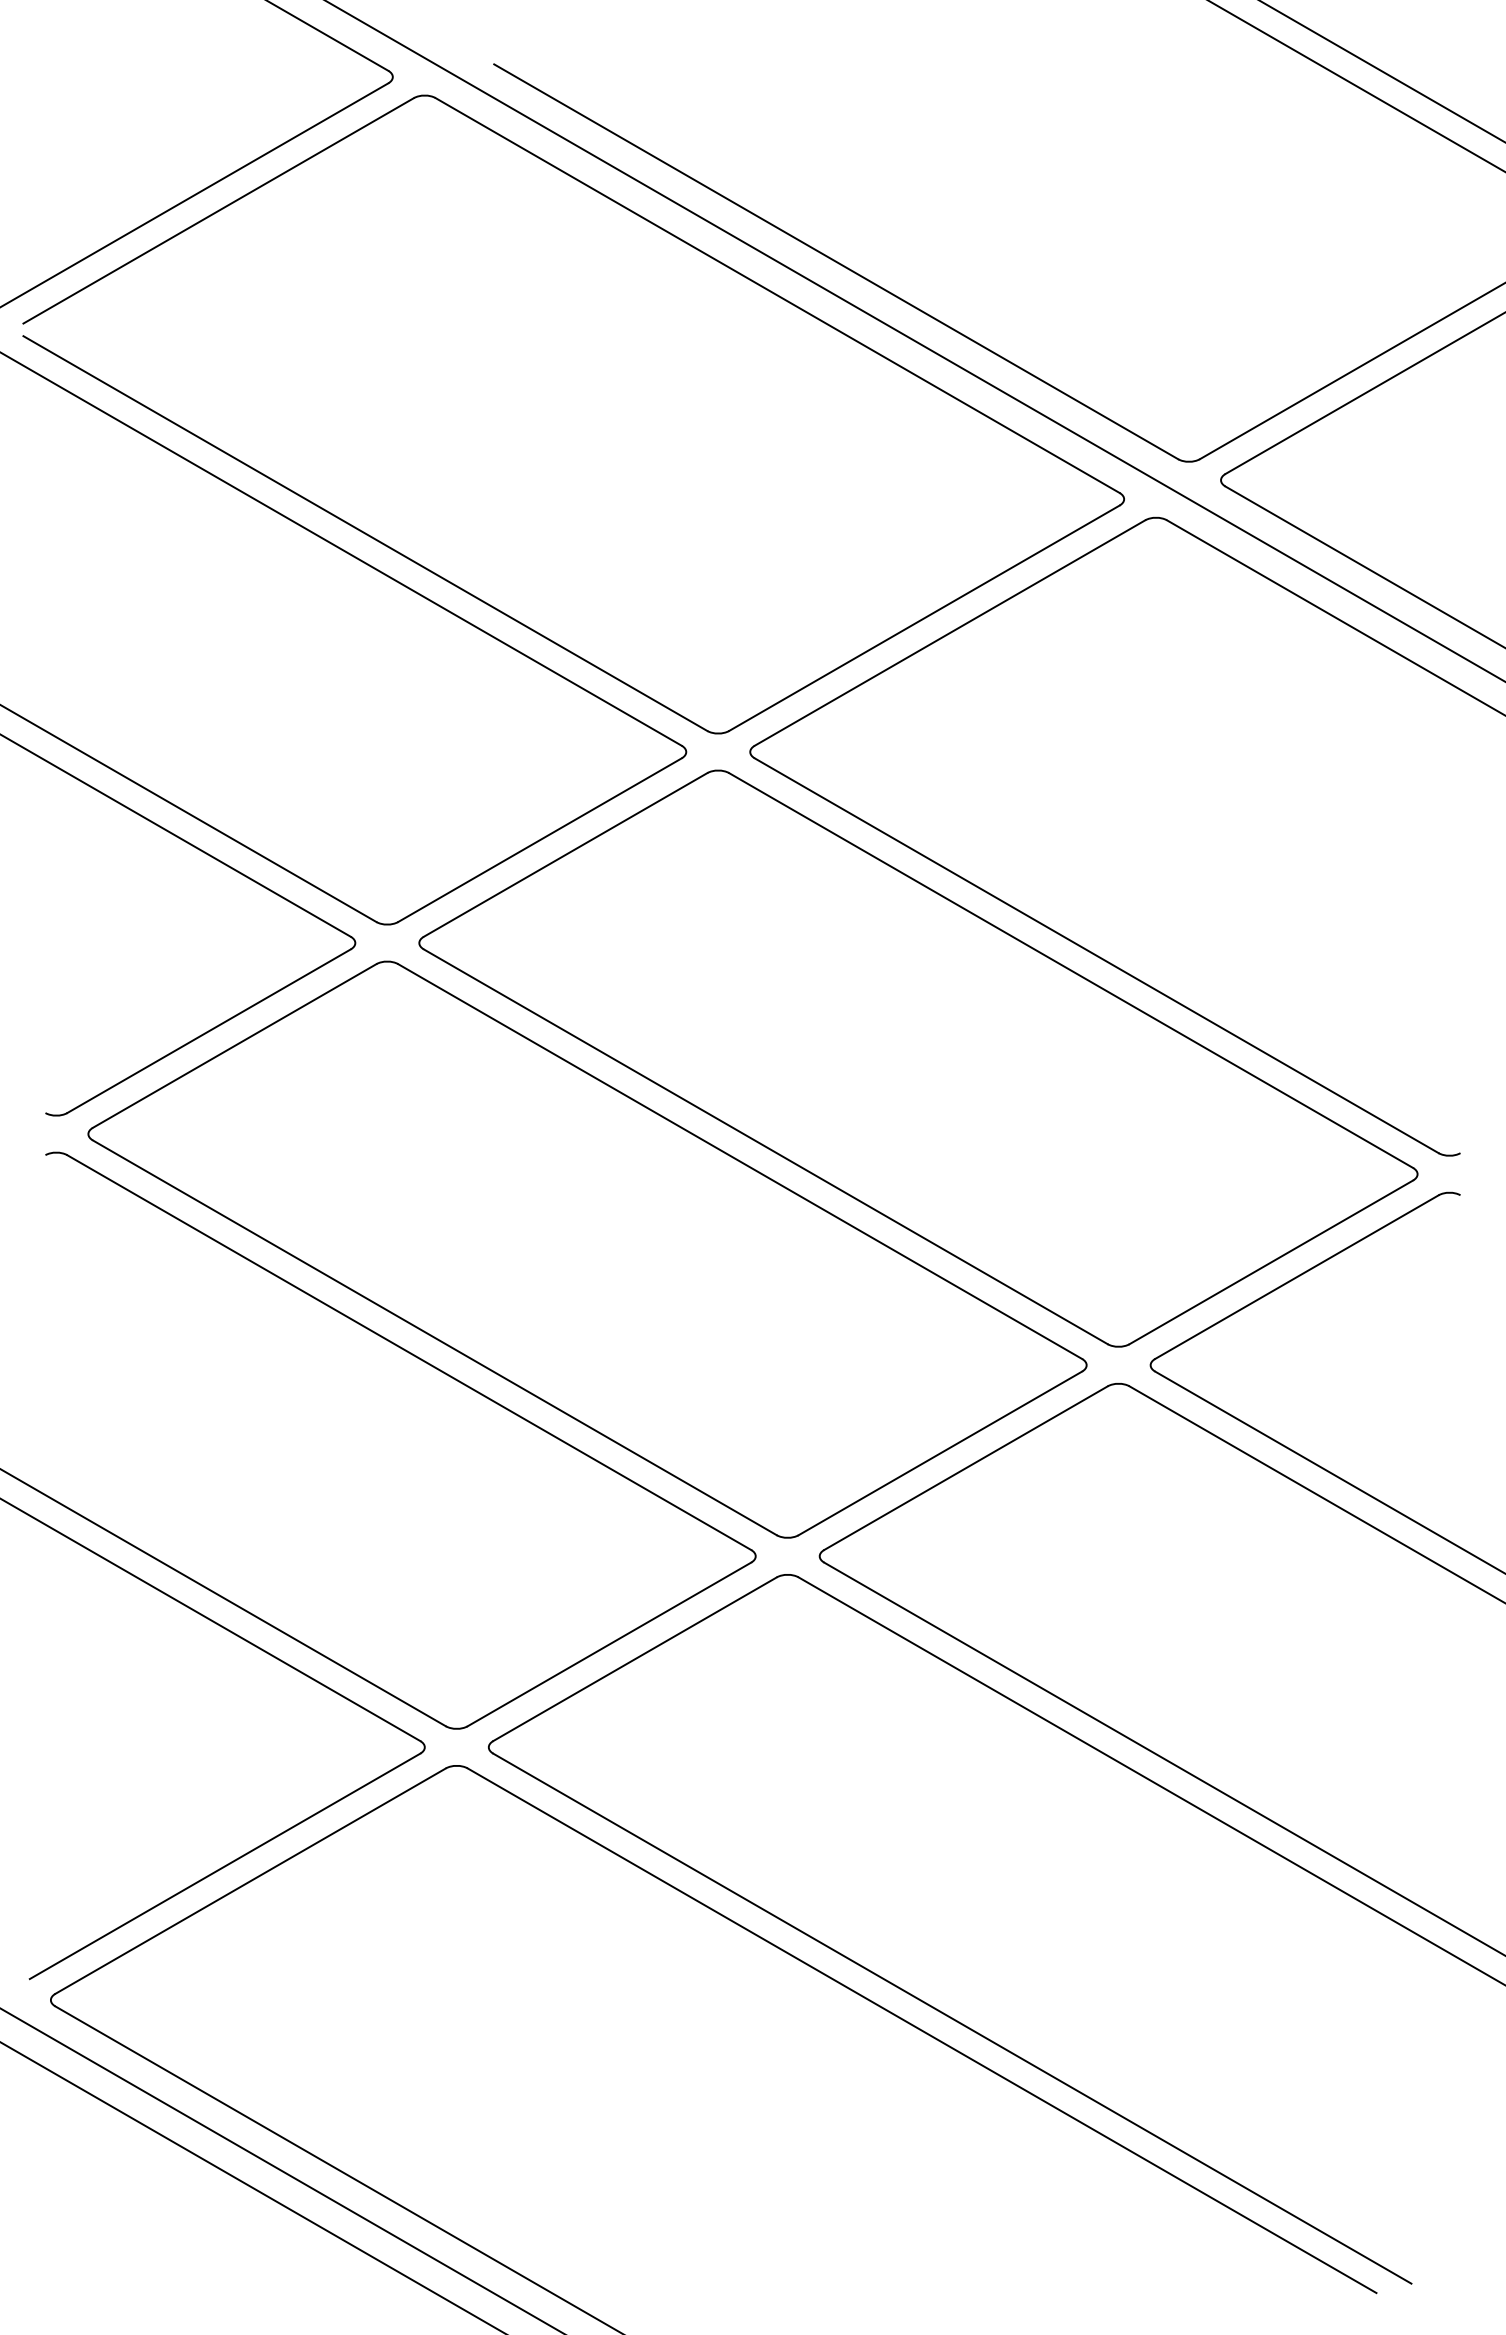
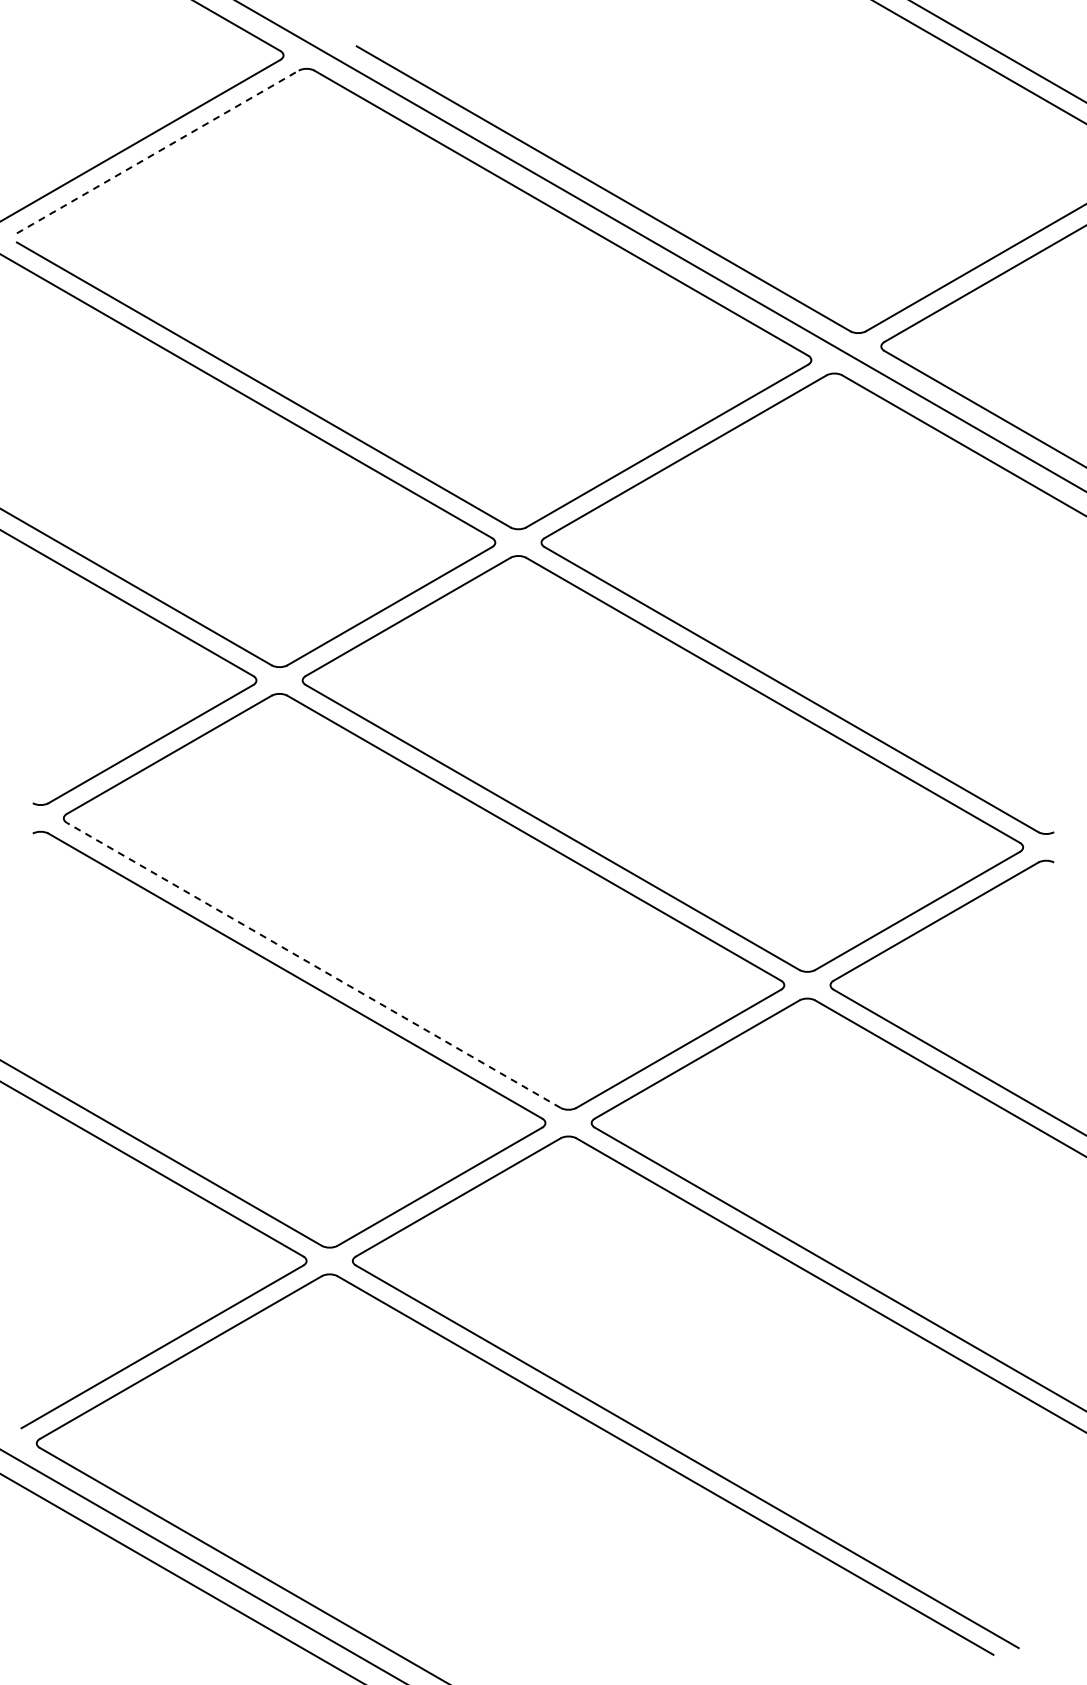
line: (218, 211) -> (157, 152), solid -> dashed
line: (434, 1337) -> (313, 965), solid -> dashed

